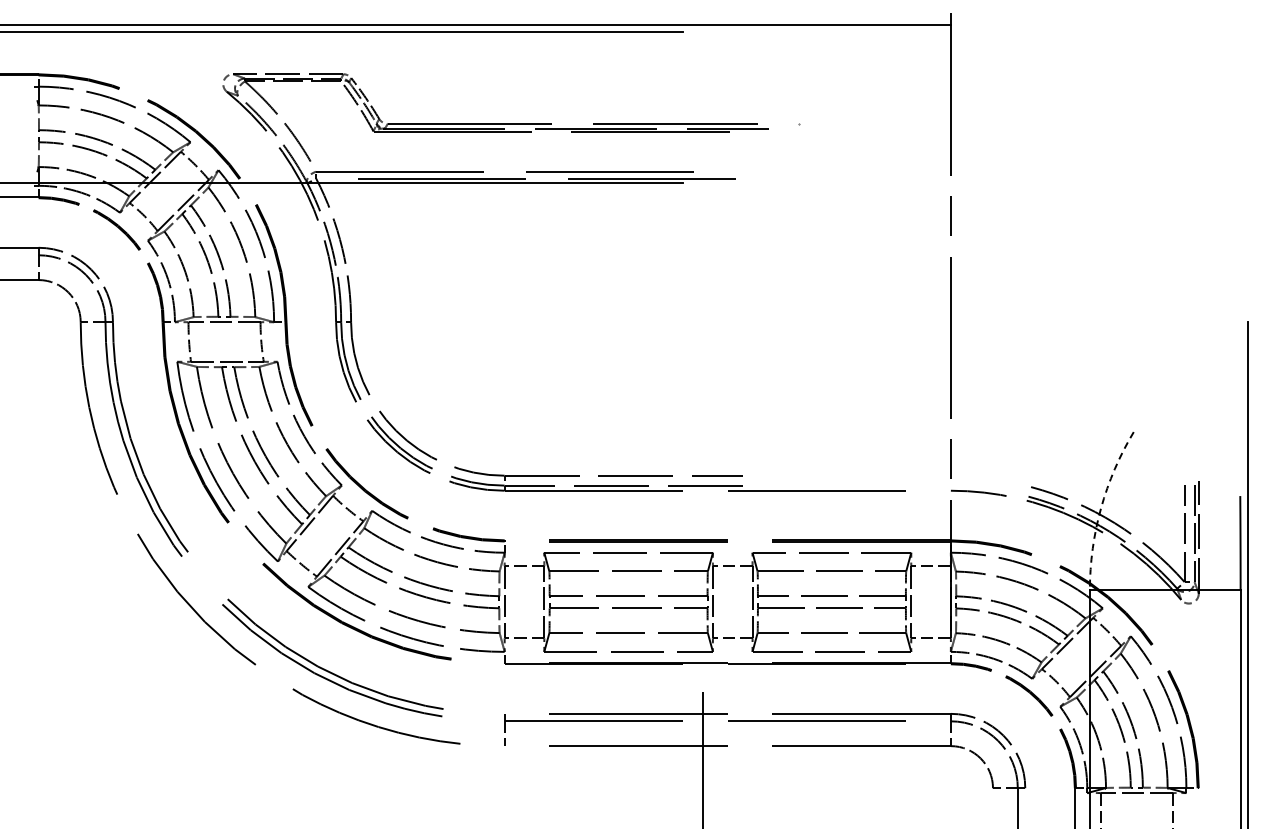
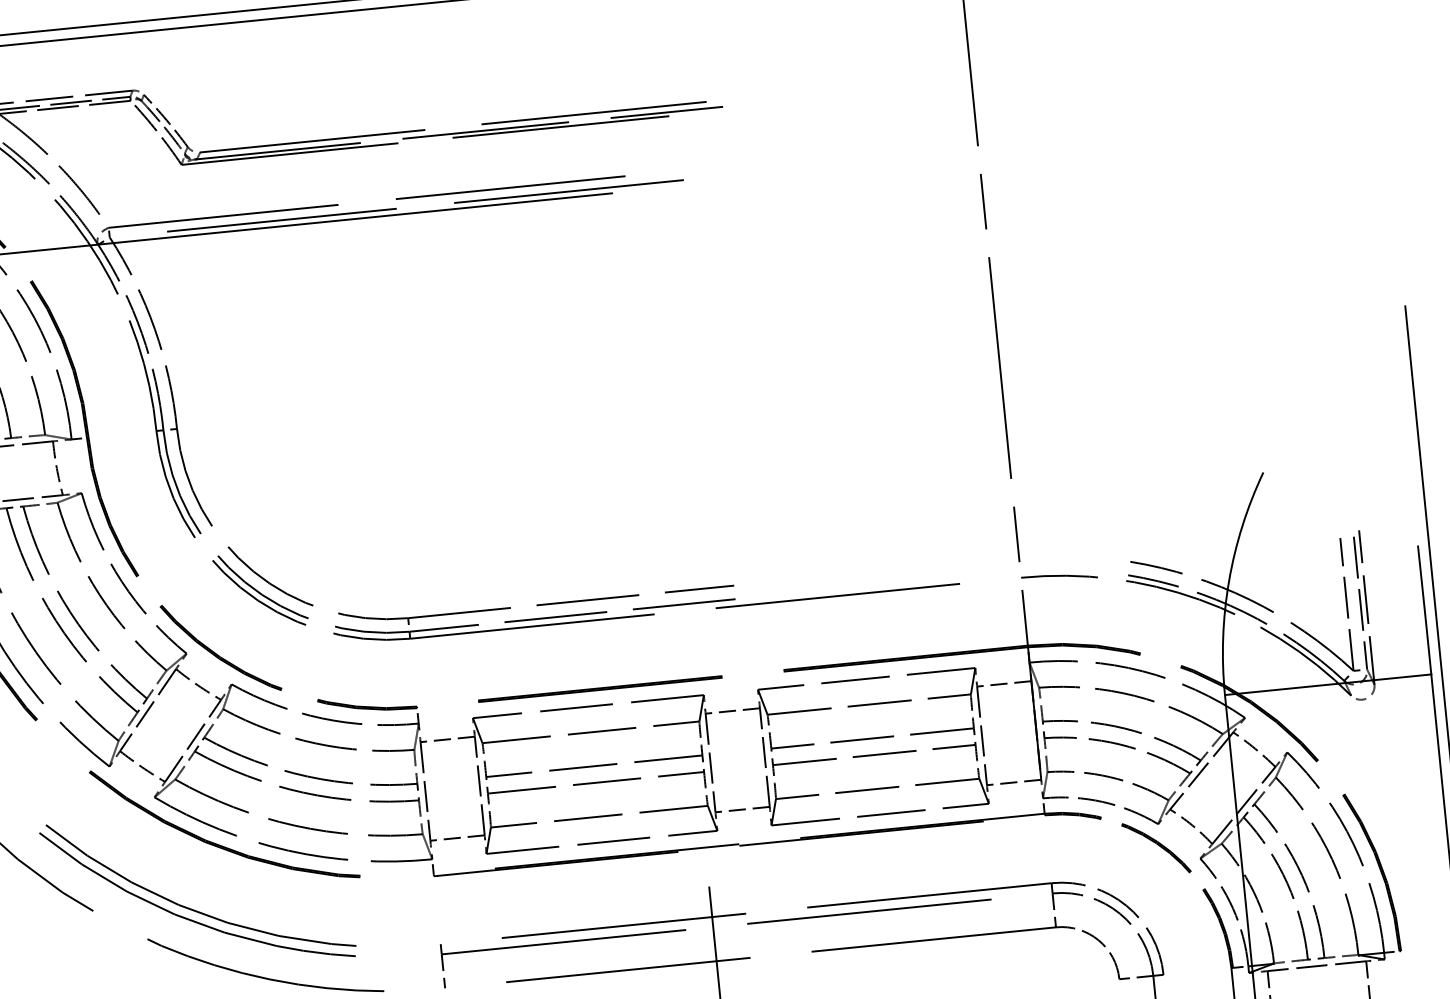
arc: (1101, 508) -> (1229, 581), dashed -> solid

